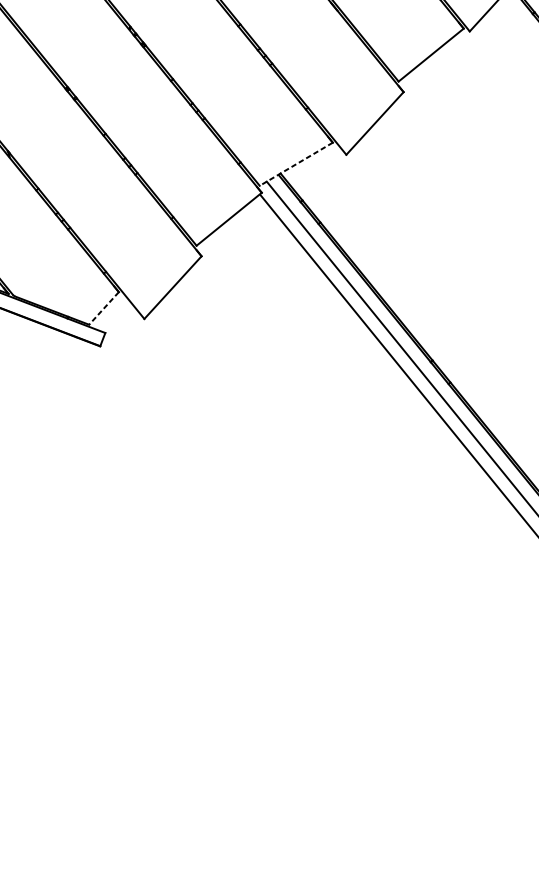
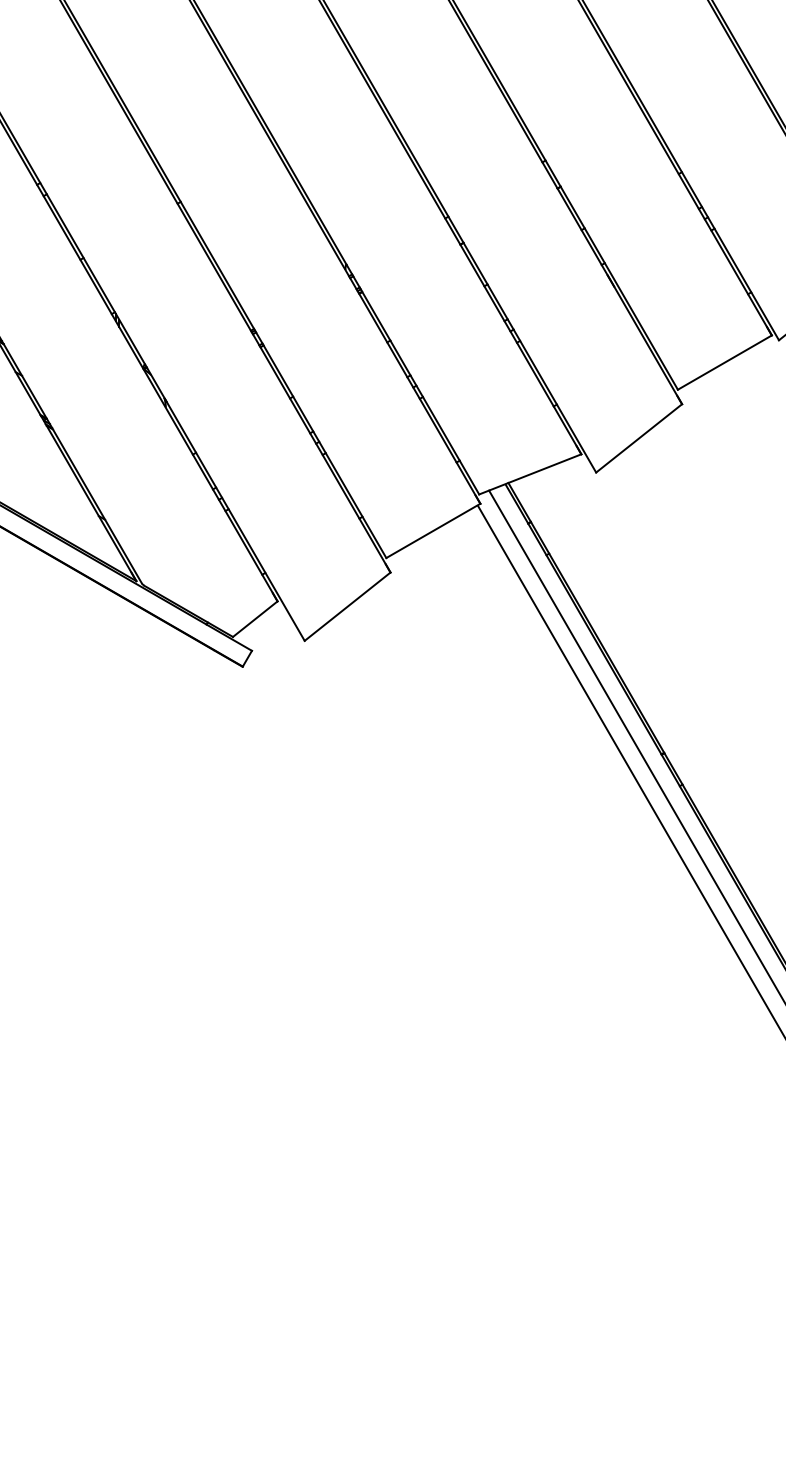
line: (296, 164) -> (530, 474), dashed -> solid
line: (104, 308) -> (255, 619), dashed -> solid

